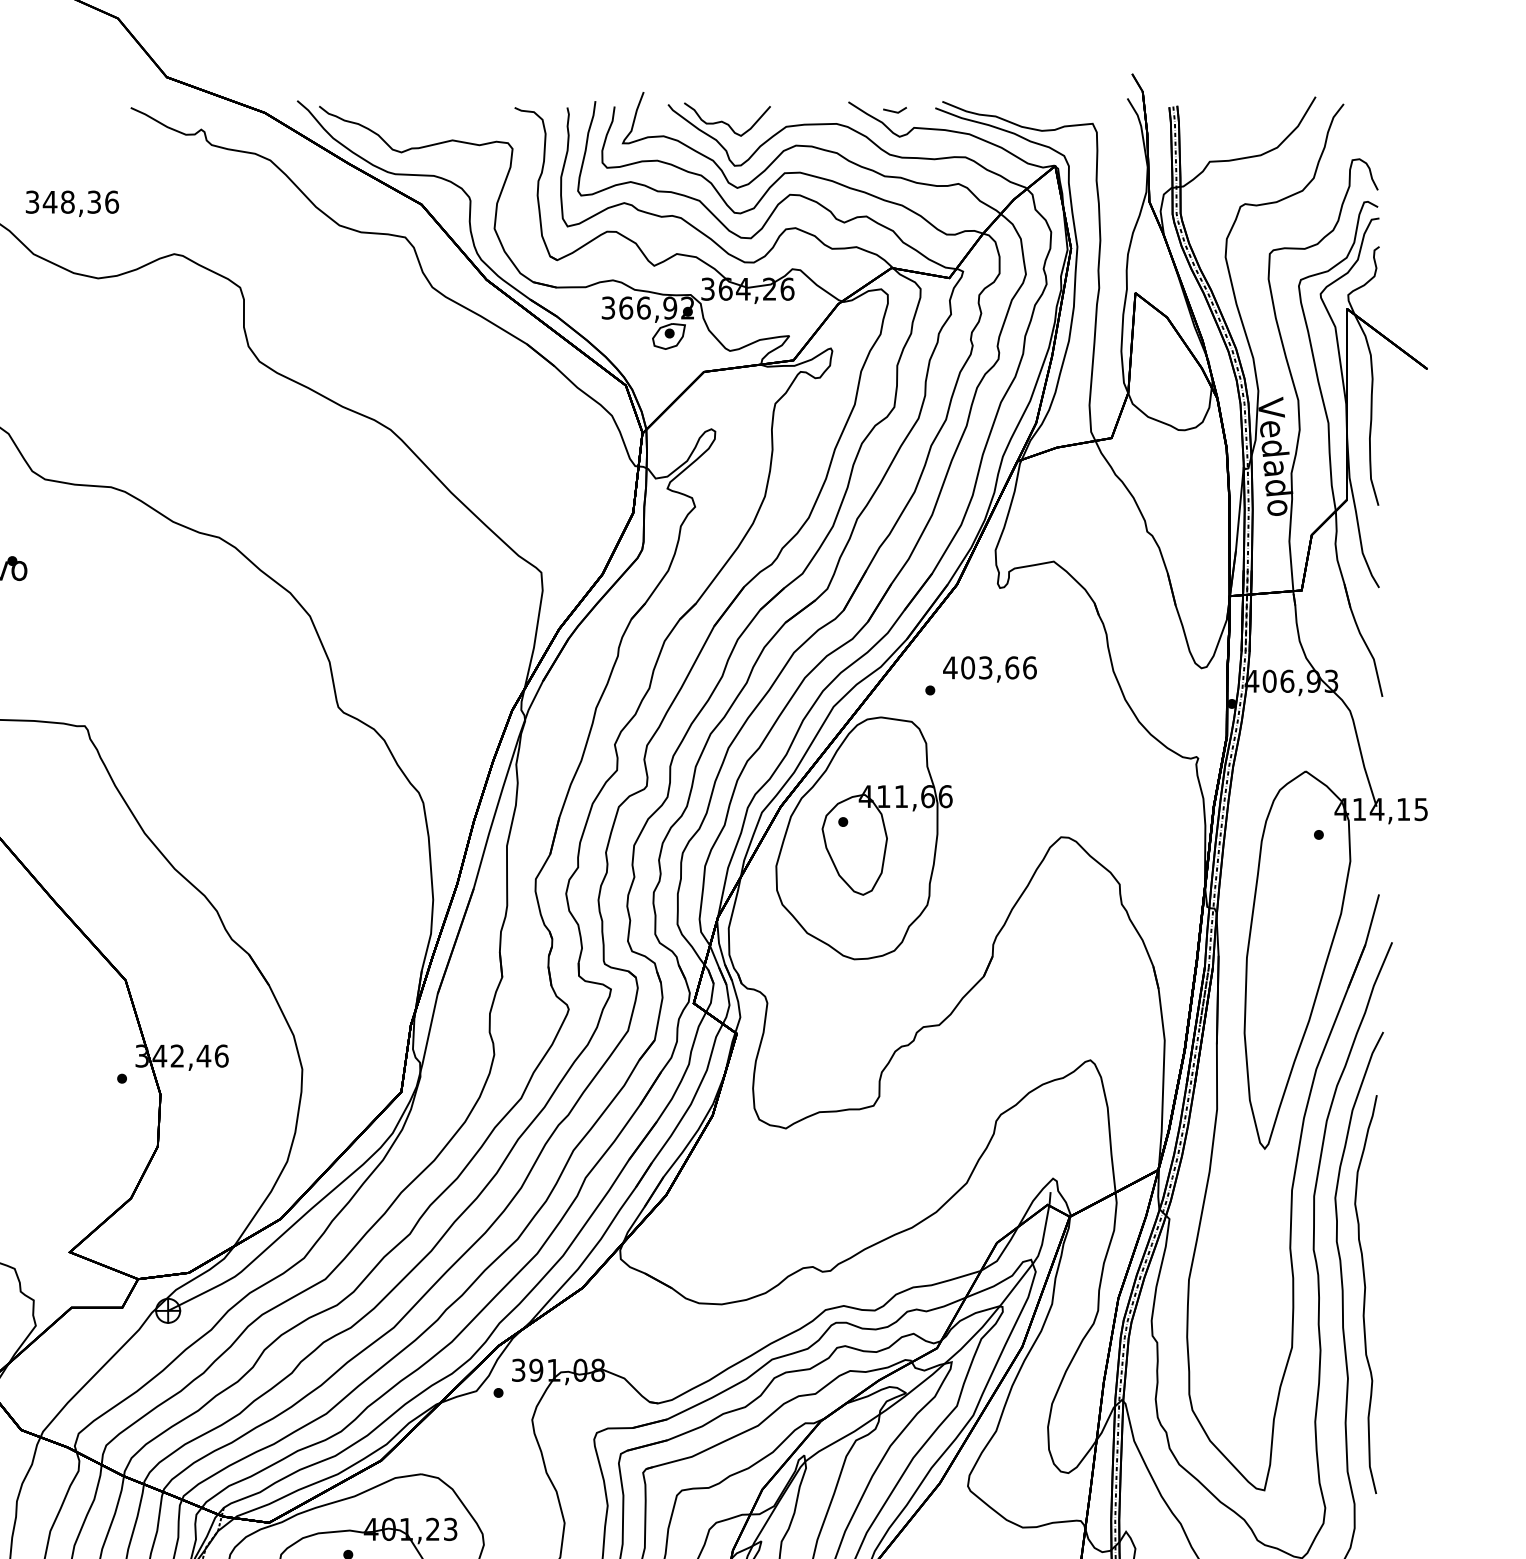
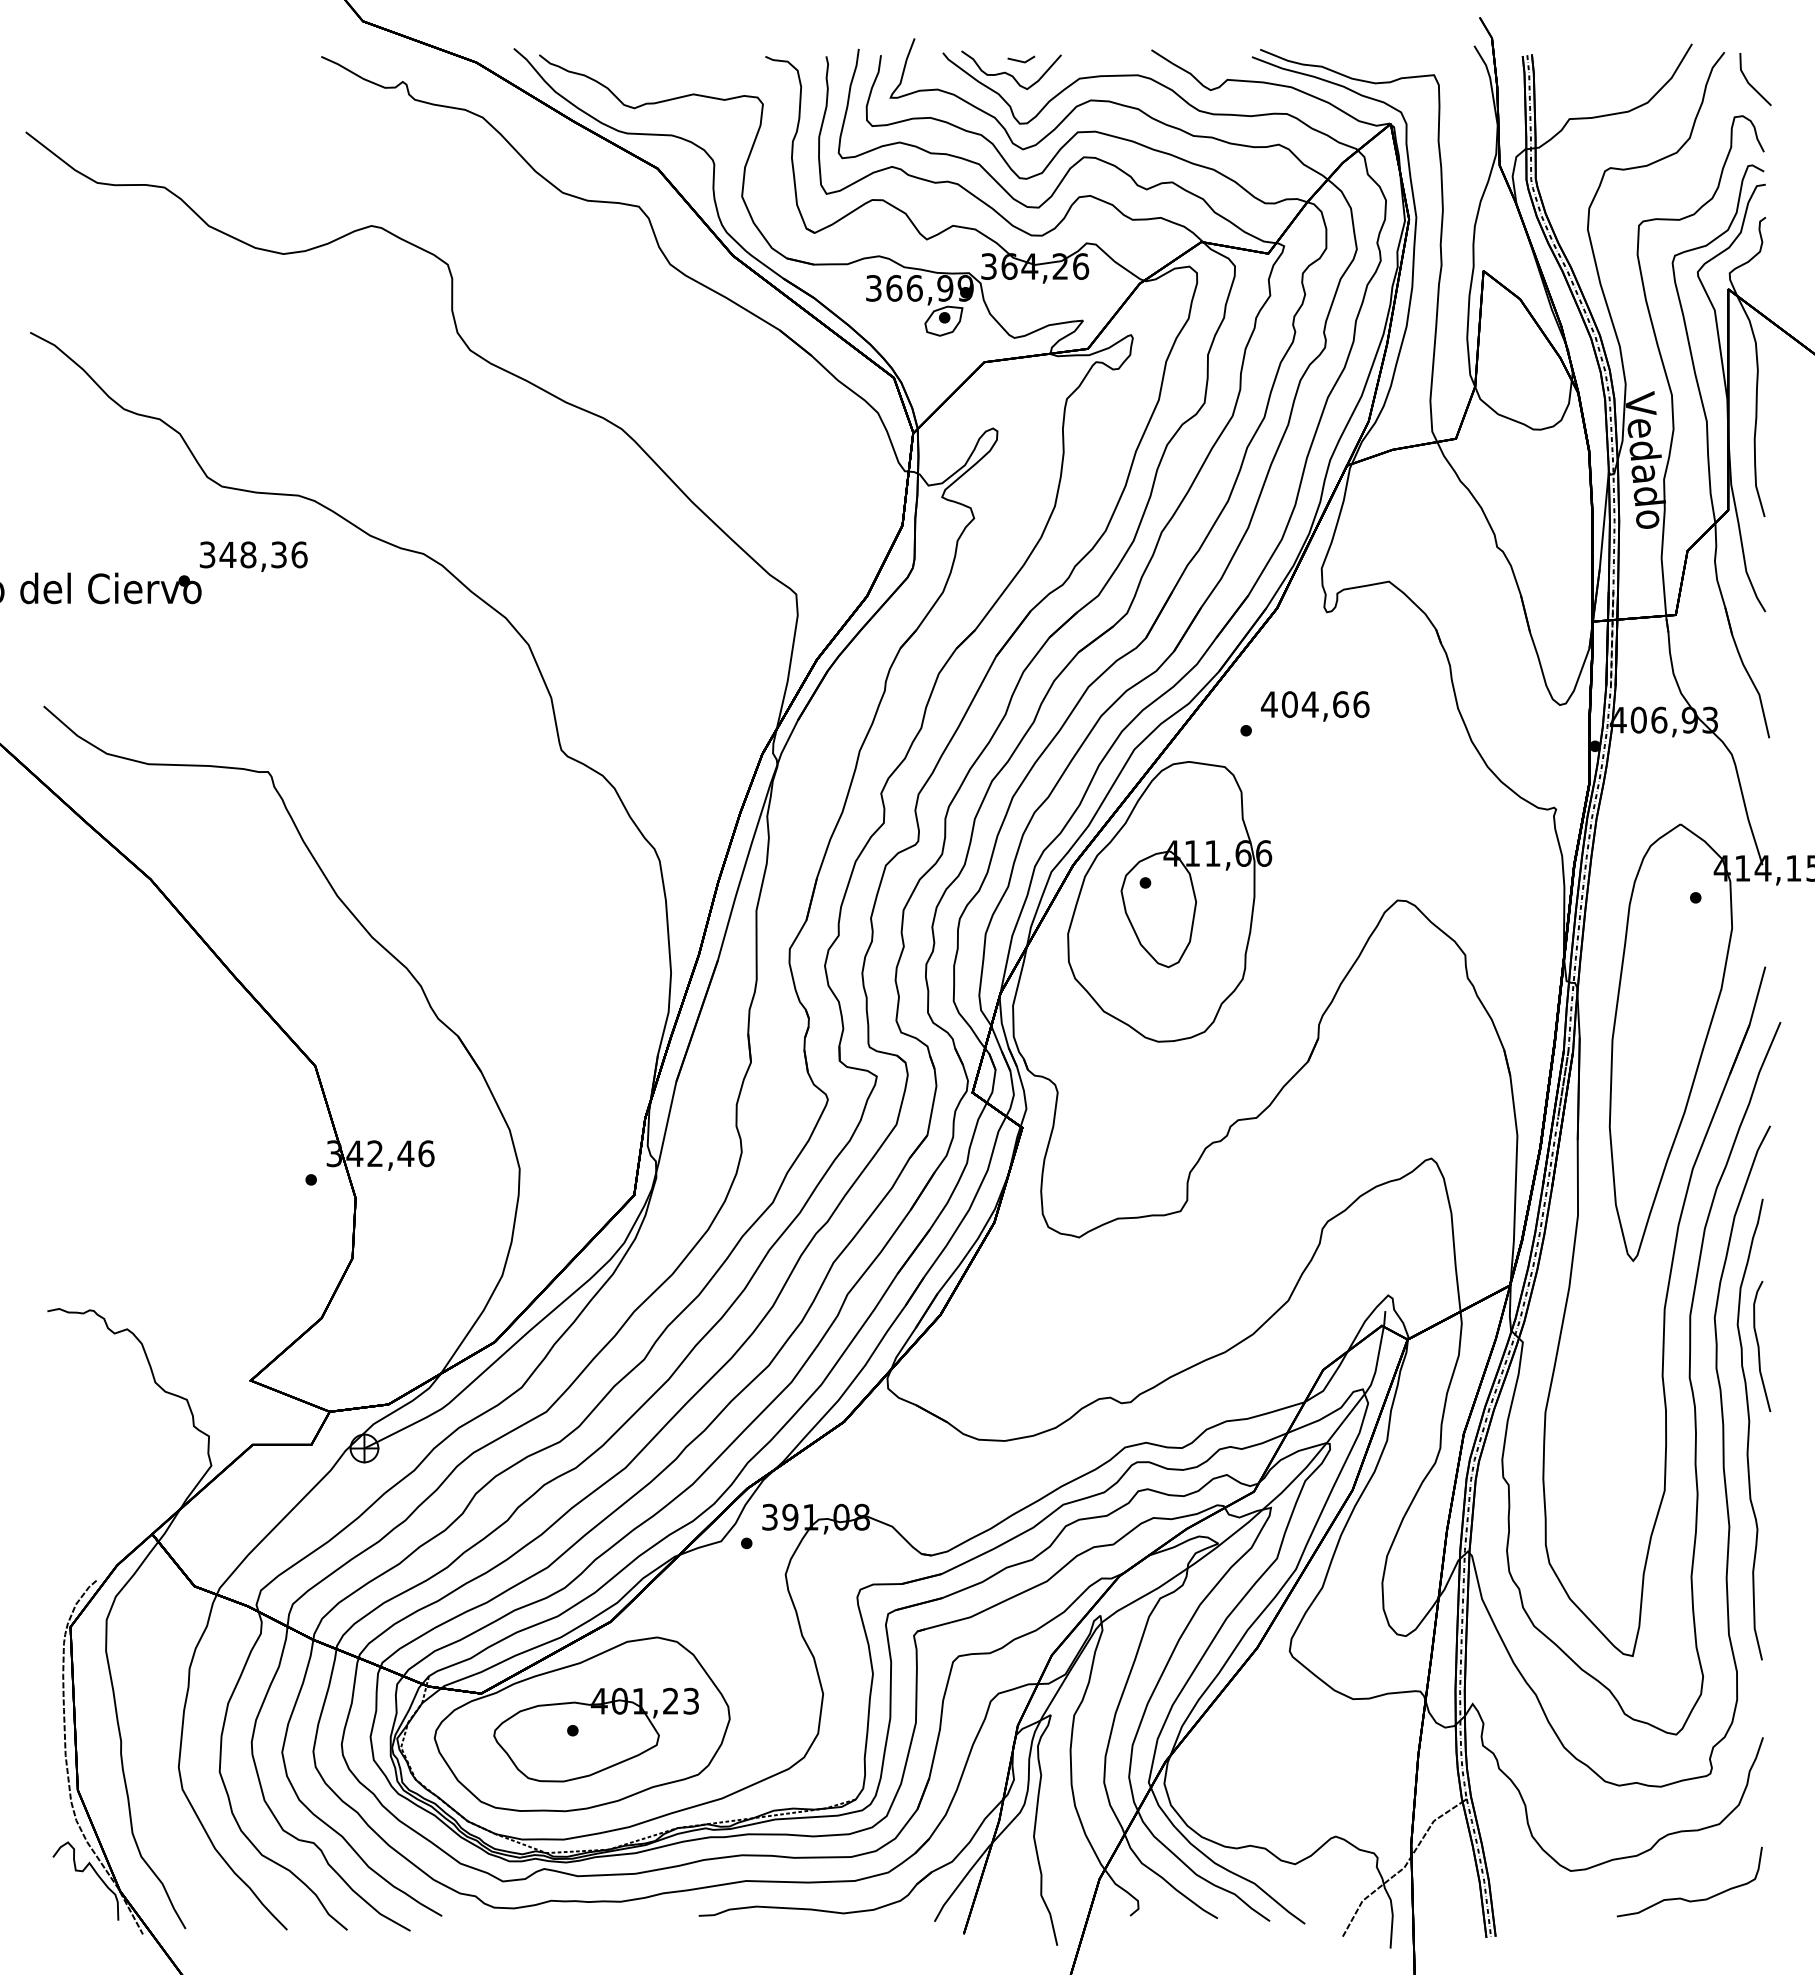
line: (895, 111) -> (1021, 60), moved
line: (1366, 131) -> (1750, 83), added
text: (72, 203) -> (253, 556), moved
text: (687, 308) -> (965, 288), 366,92 -> 366,99
text: (985, 667) -> (1309, 704), 403,66 -> 404,66
curve: (1374, 1222) -> (1759, 1346), added

